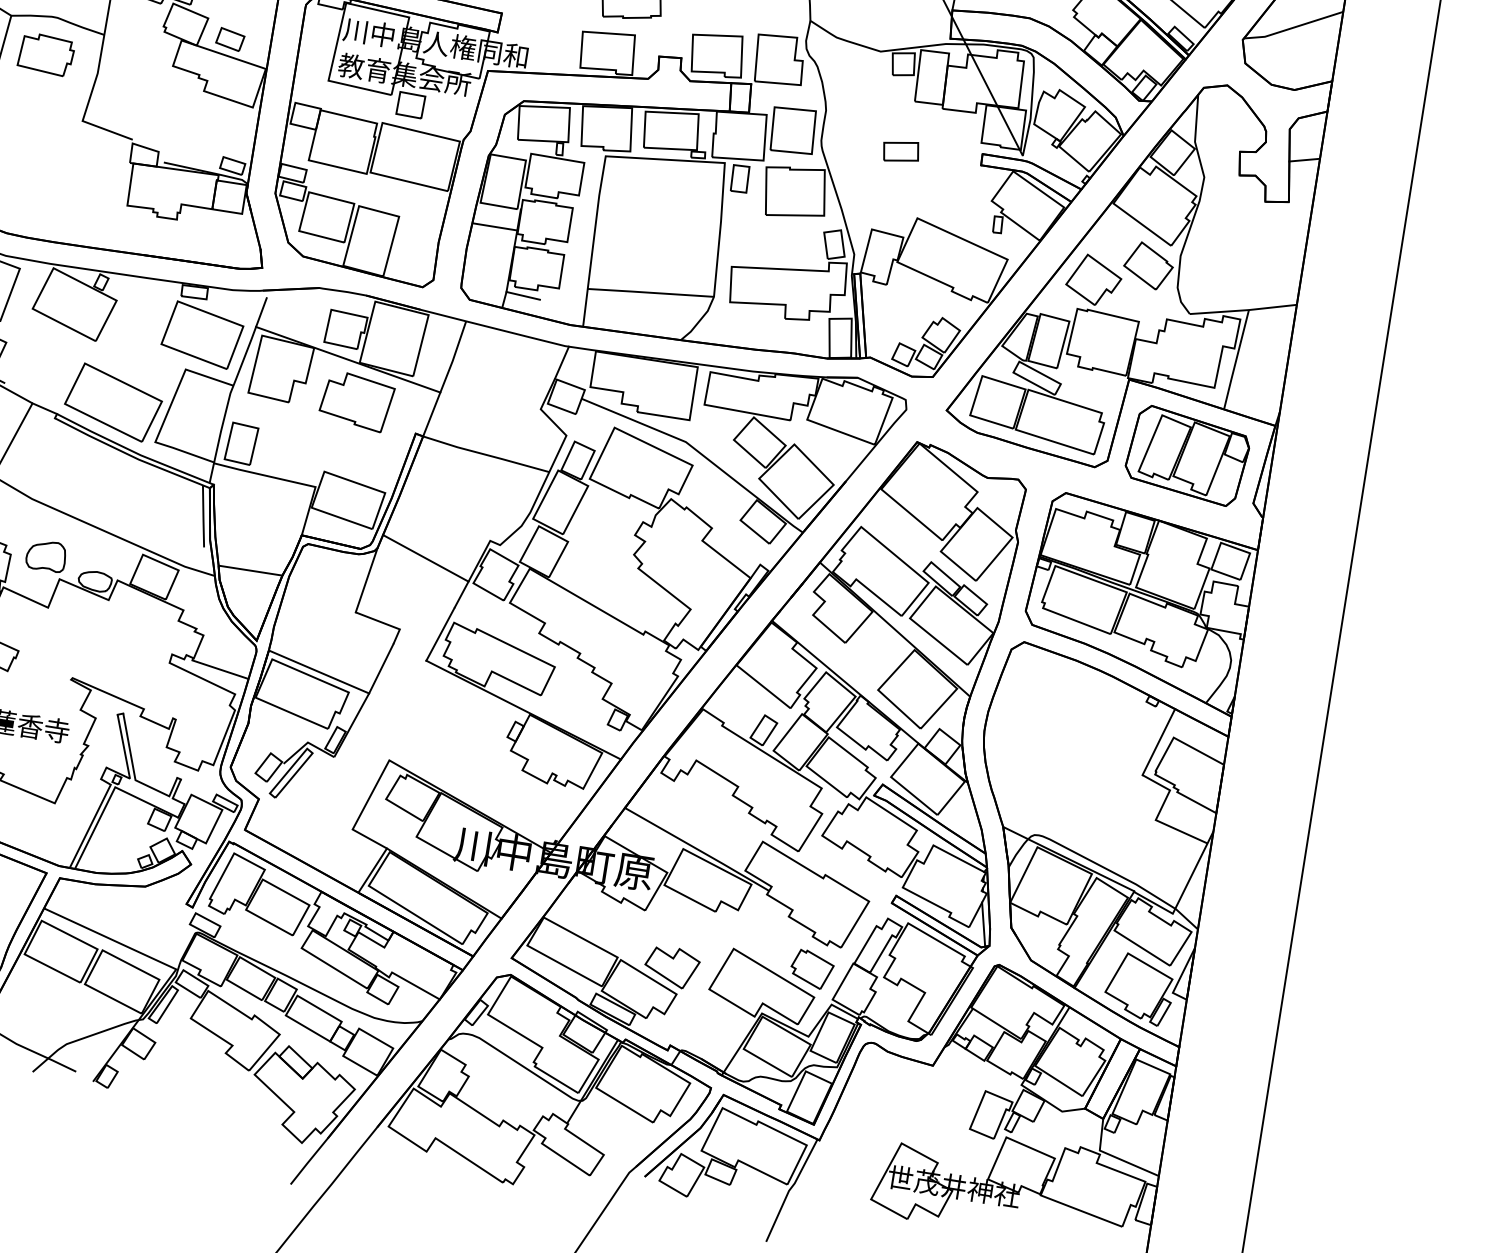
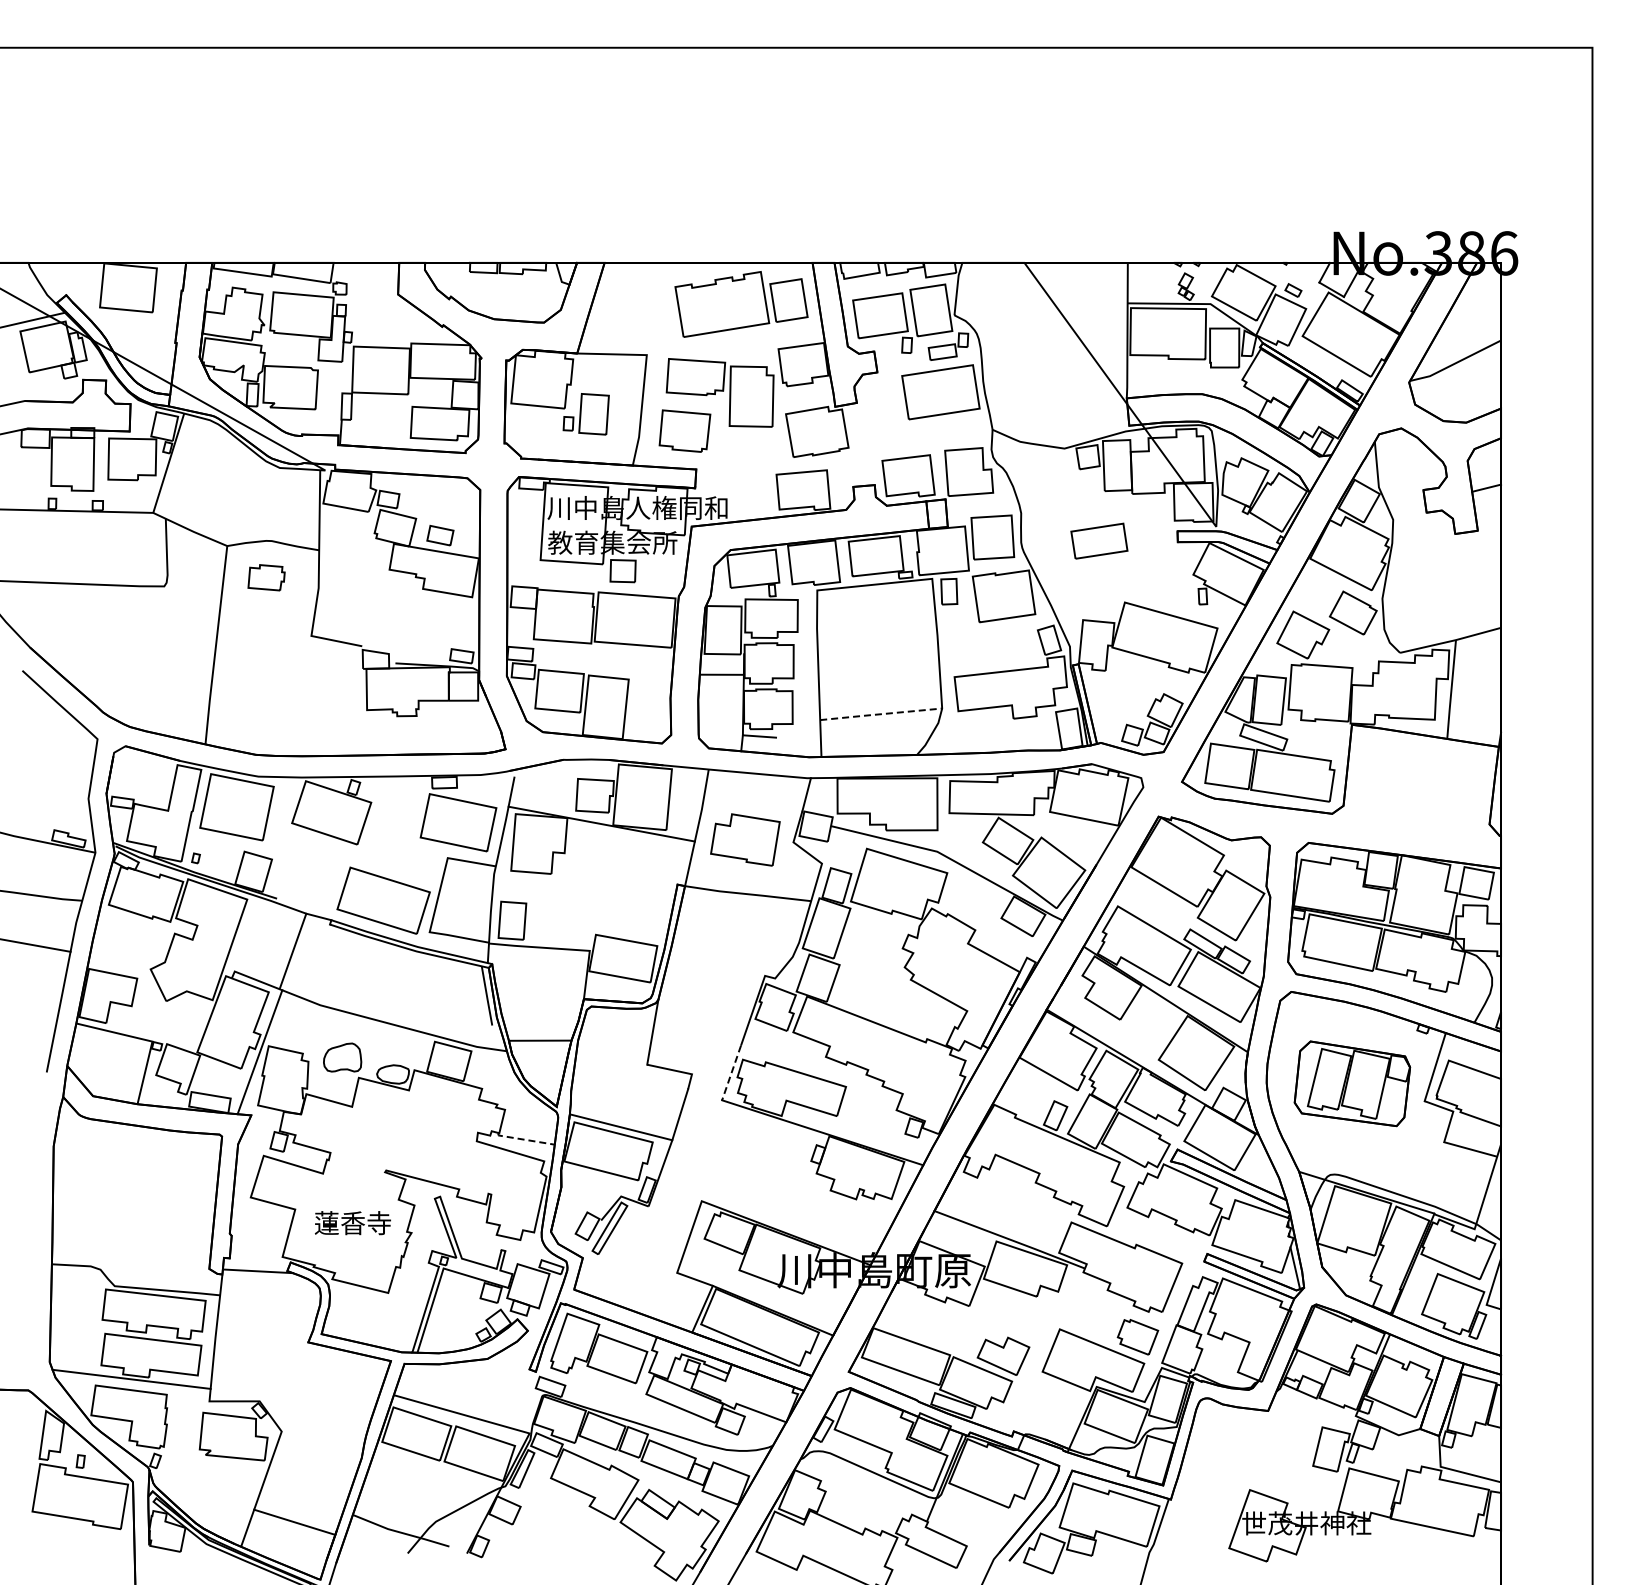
part: (46, 54) -> (266, 577), size x0.7
part: (900, 151) -> (1098, 541), size x1.6
line: (650, 292) -> (880, 714), solid -> dashed
part: (357, 401) -> (745, 839), moved
part: (1187, 455) -> (1352, 1083), moved
line: (425, 558) -> (705, 1002), removed
line: (440, 633) -> (731, 1072), solid -> dashed
line: (218, 668) -> (524, 1139), solid -> dashed

